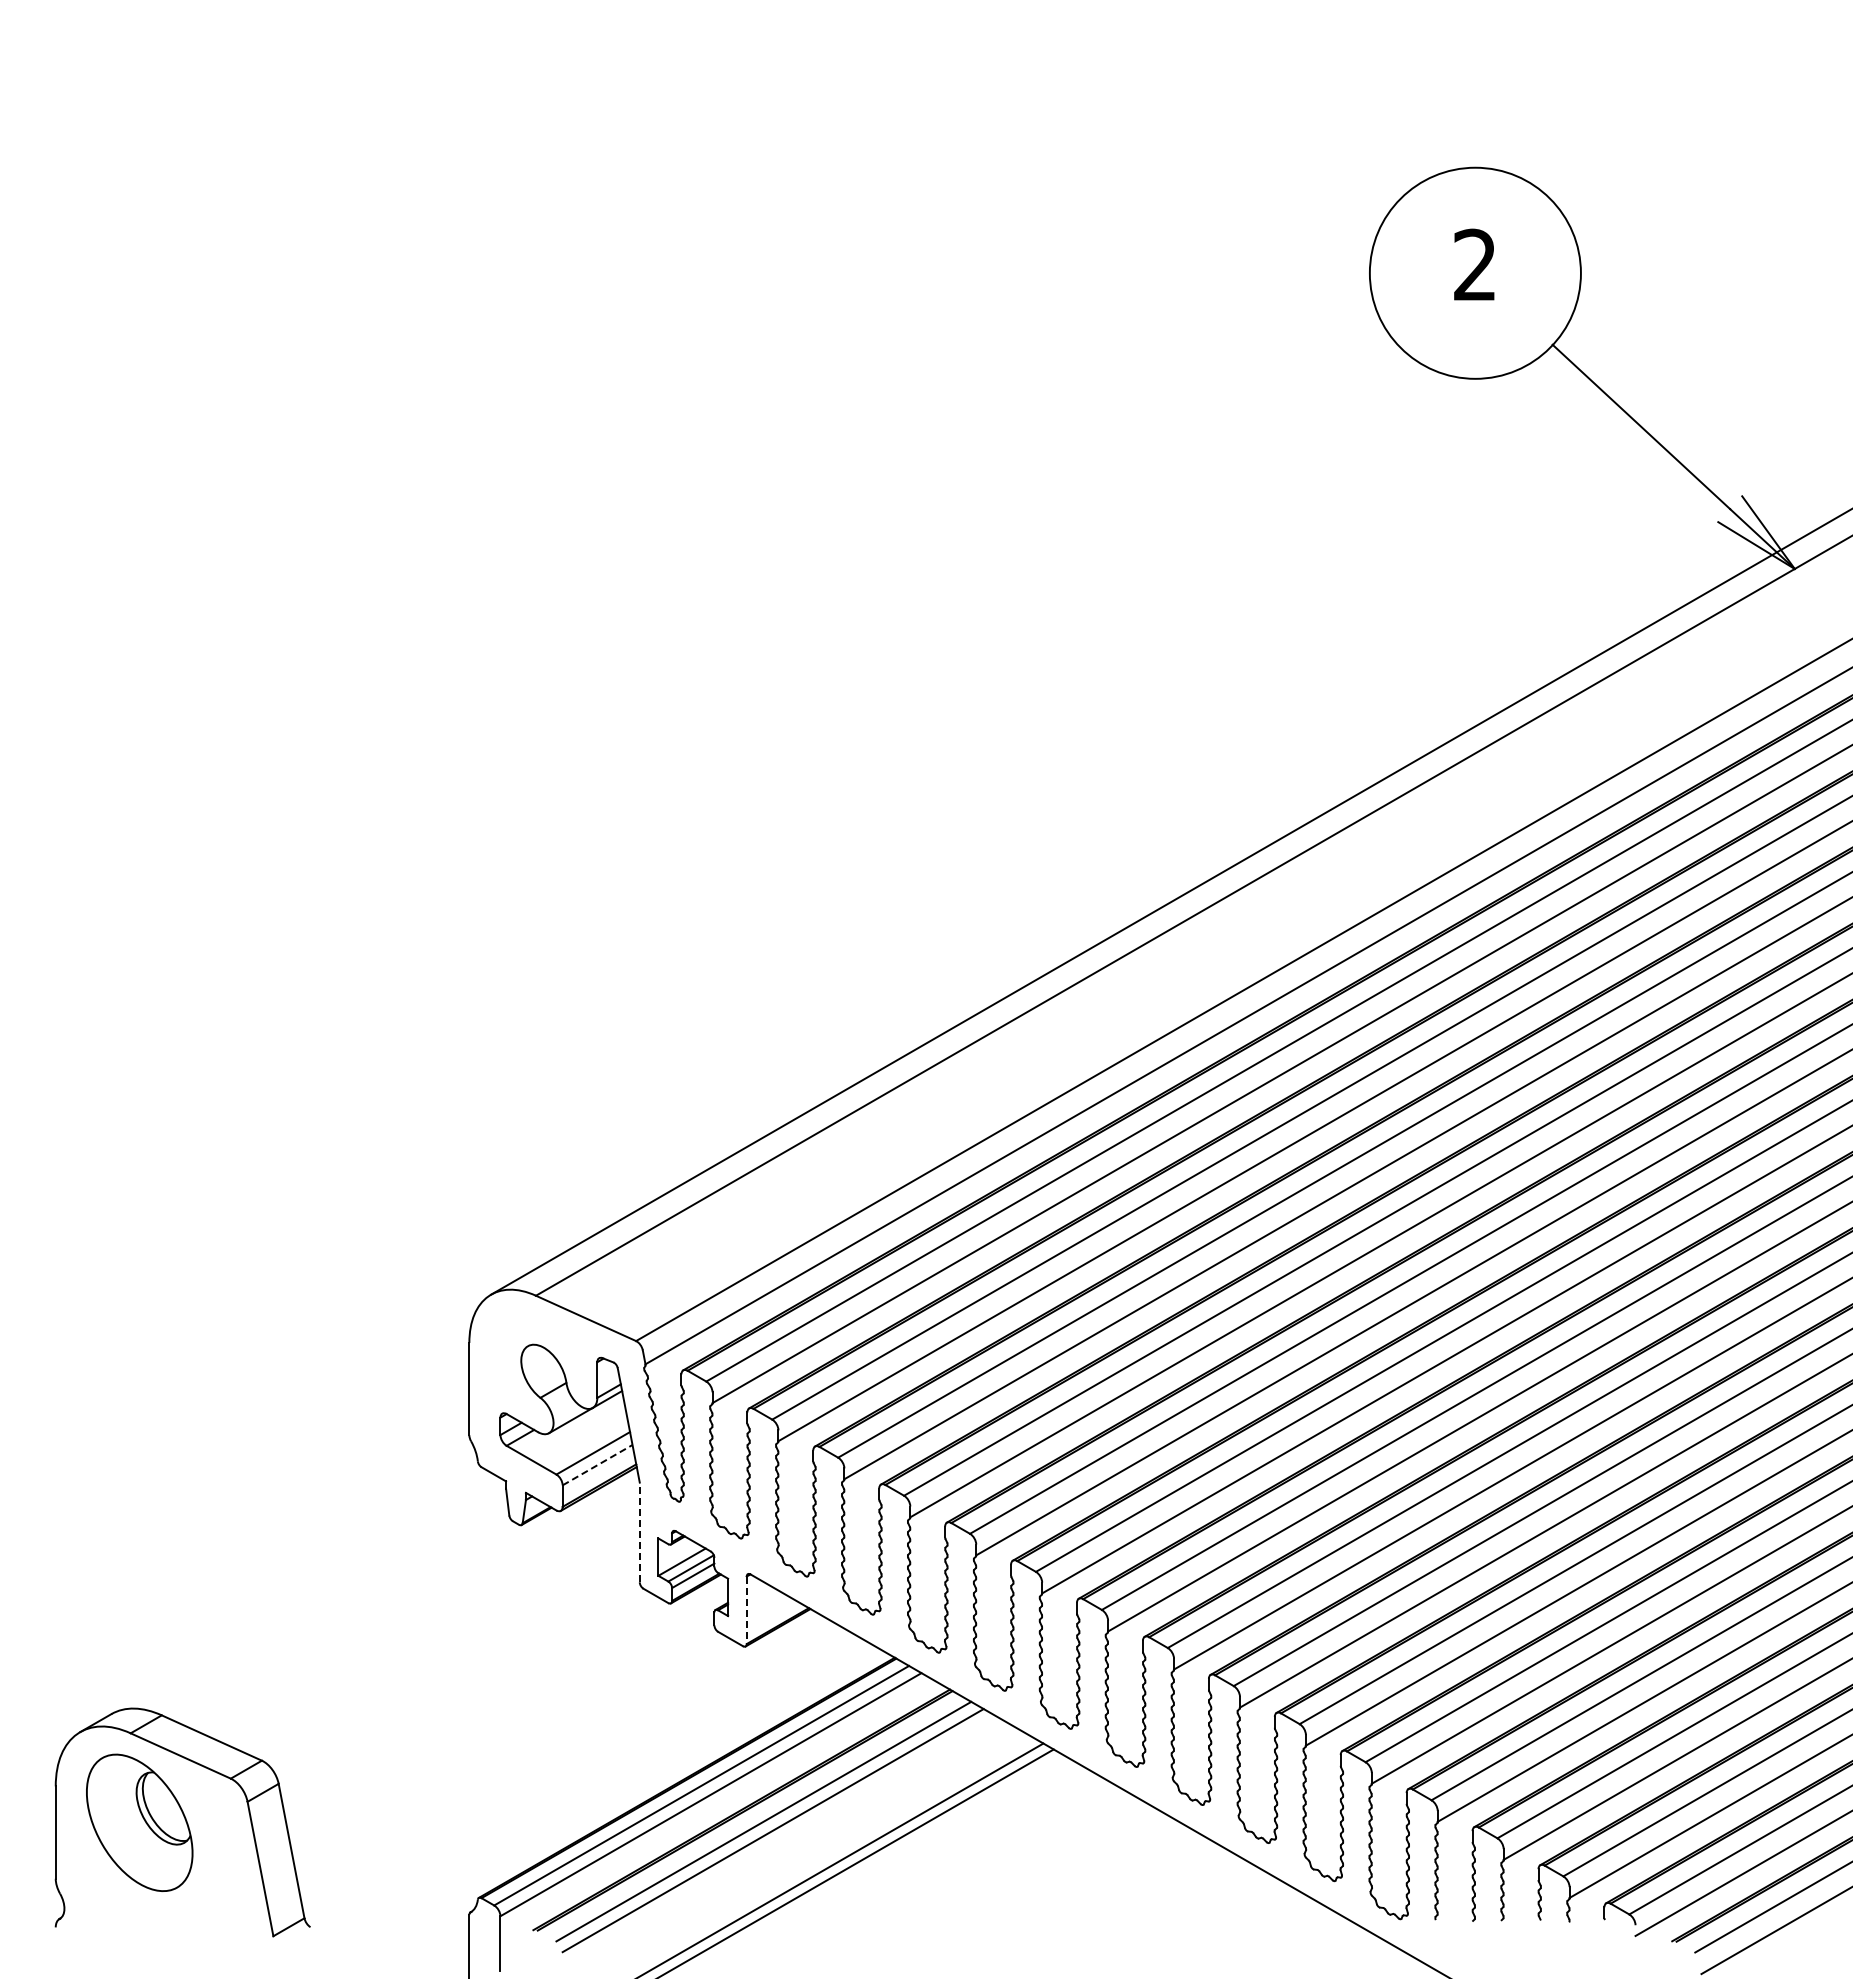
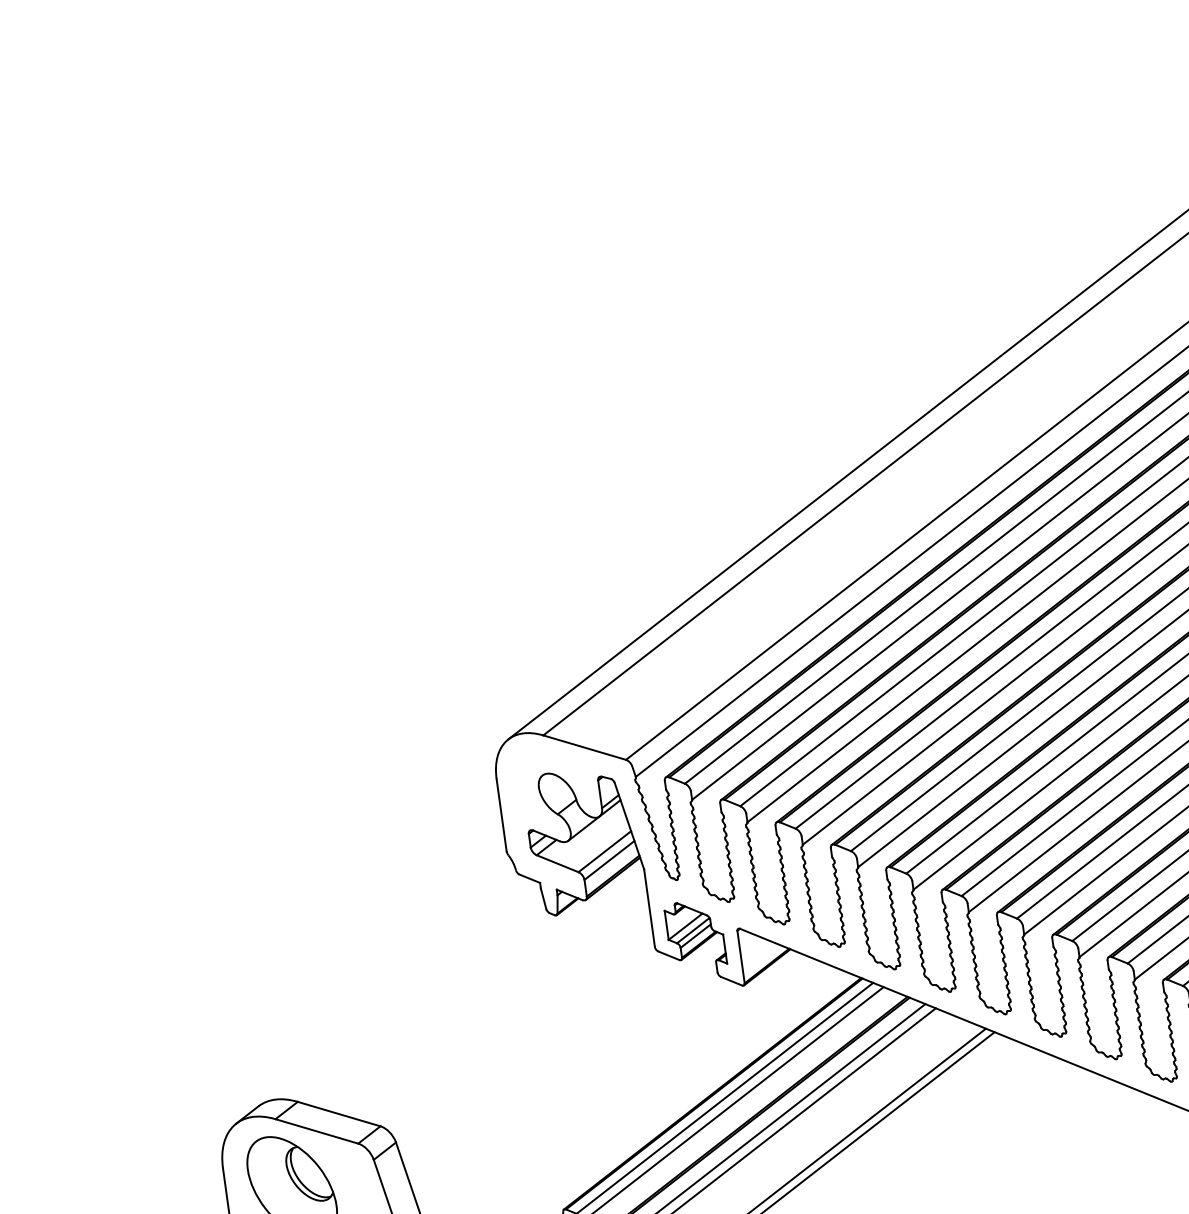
line: (598, 1464) -> (610, 859), dashed -> solid
line: (639, 1532) -> (649, 908), dashed -> solid
line: (746, 1610) -> (740, 957), dashed -> solid

